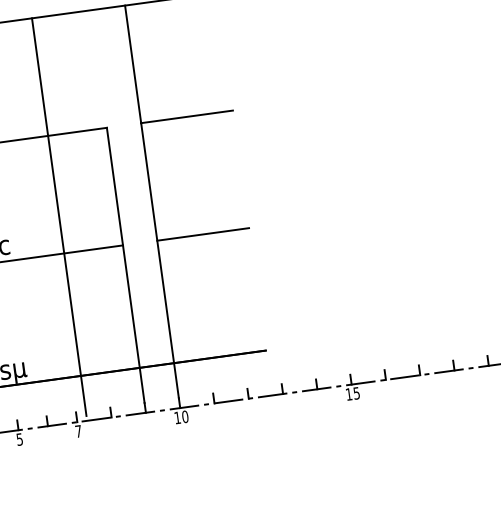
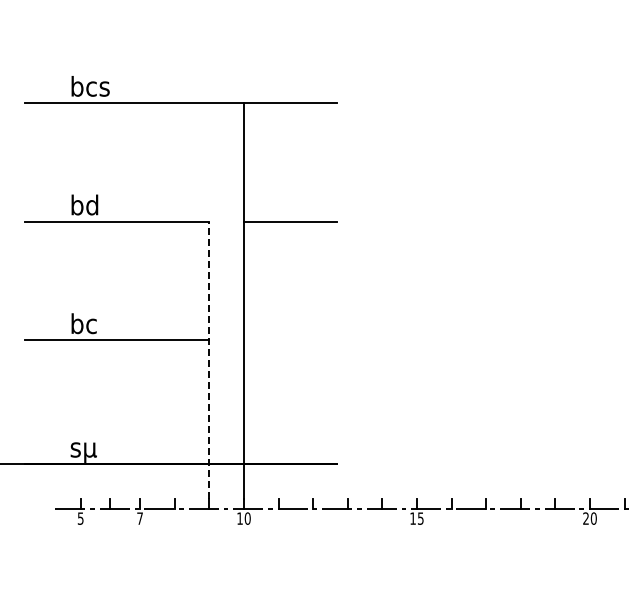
line: (58, 217) -> (149, 303), removed
line: (202, 234) -> (289, 340), removed
line: (125, 265) -> (209, 360), solid -> dashed

